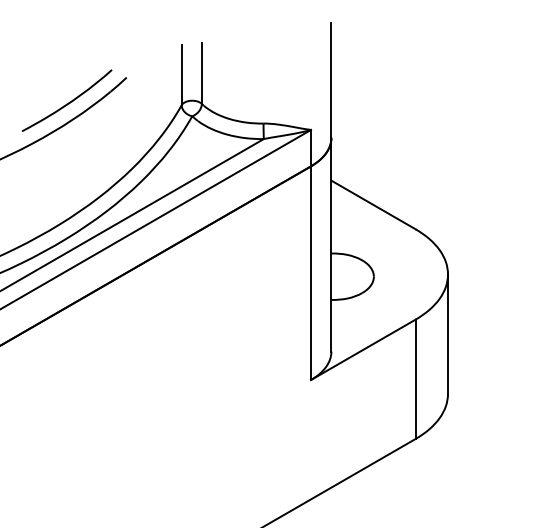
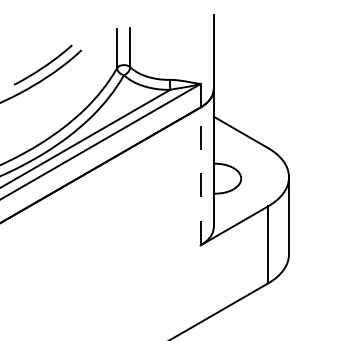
line: (310, 273) -> (200, 176), solid -> dashed

